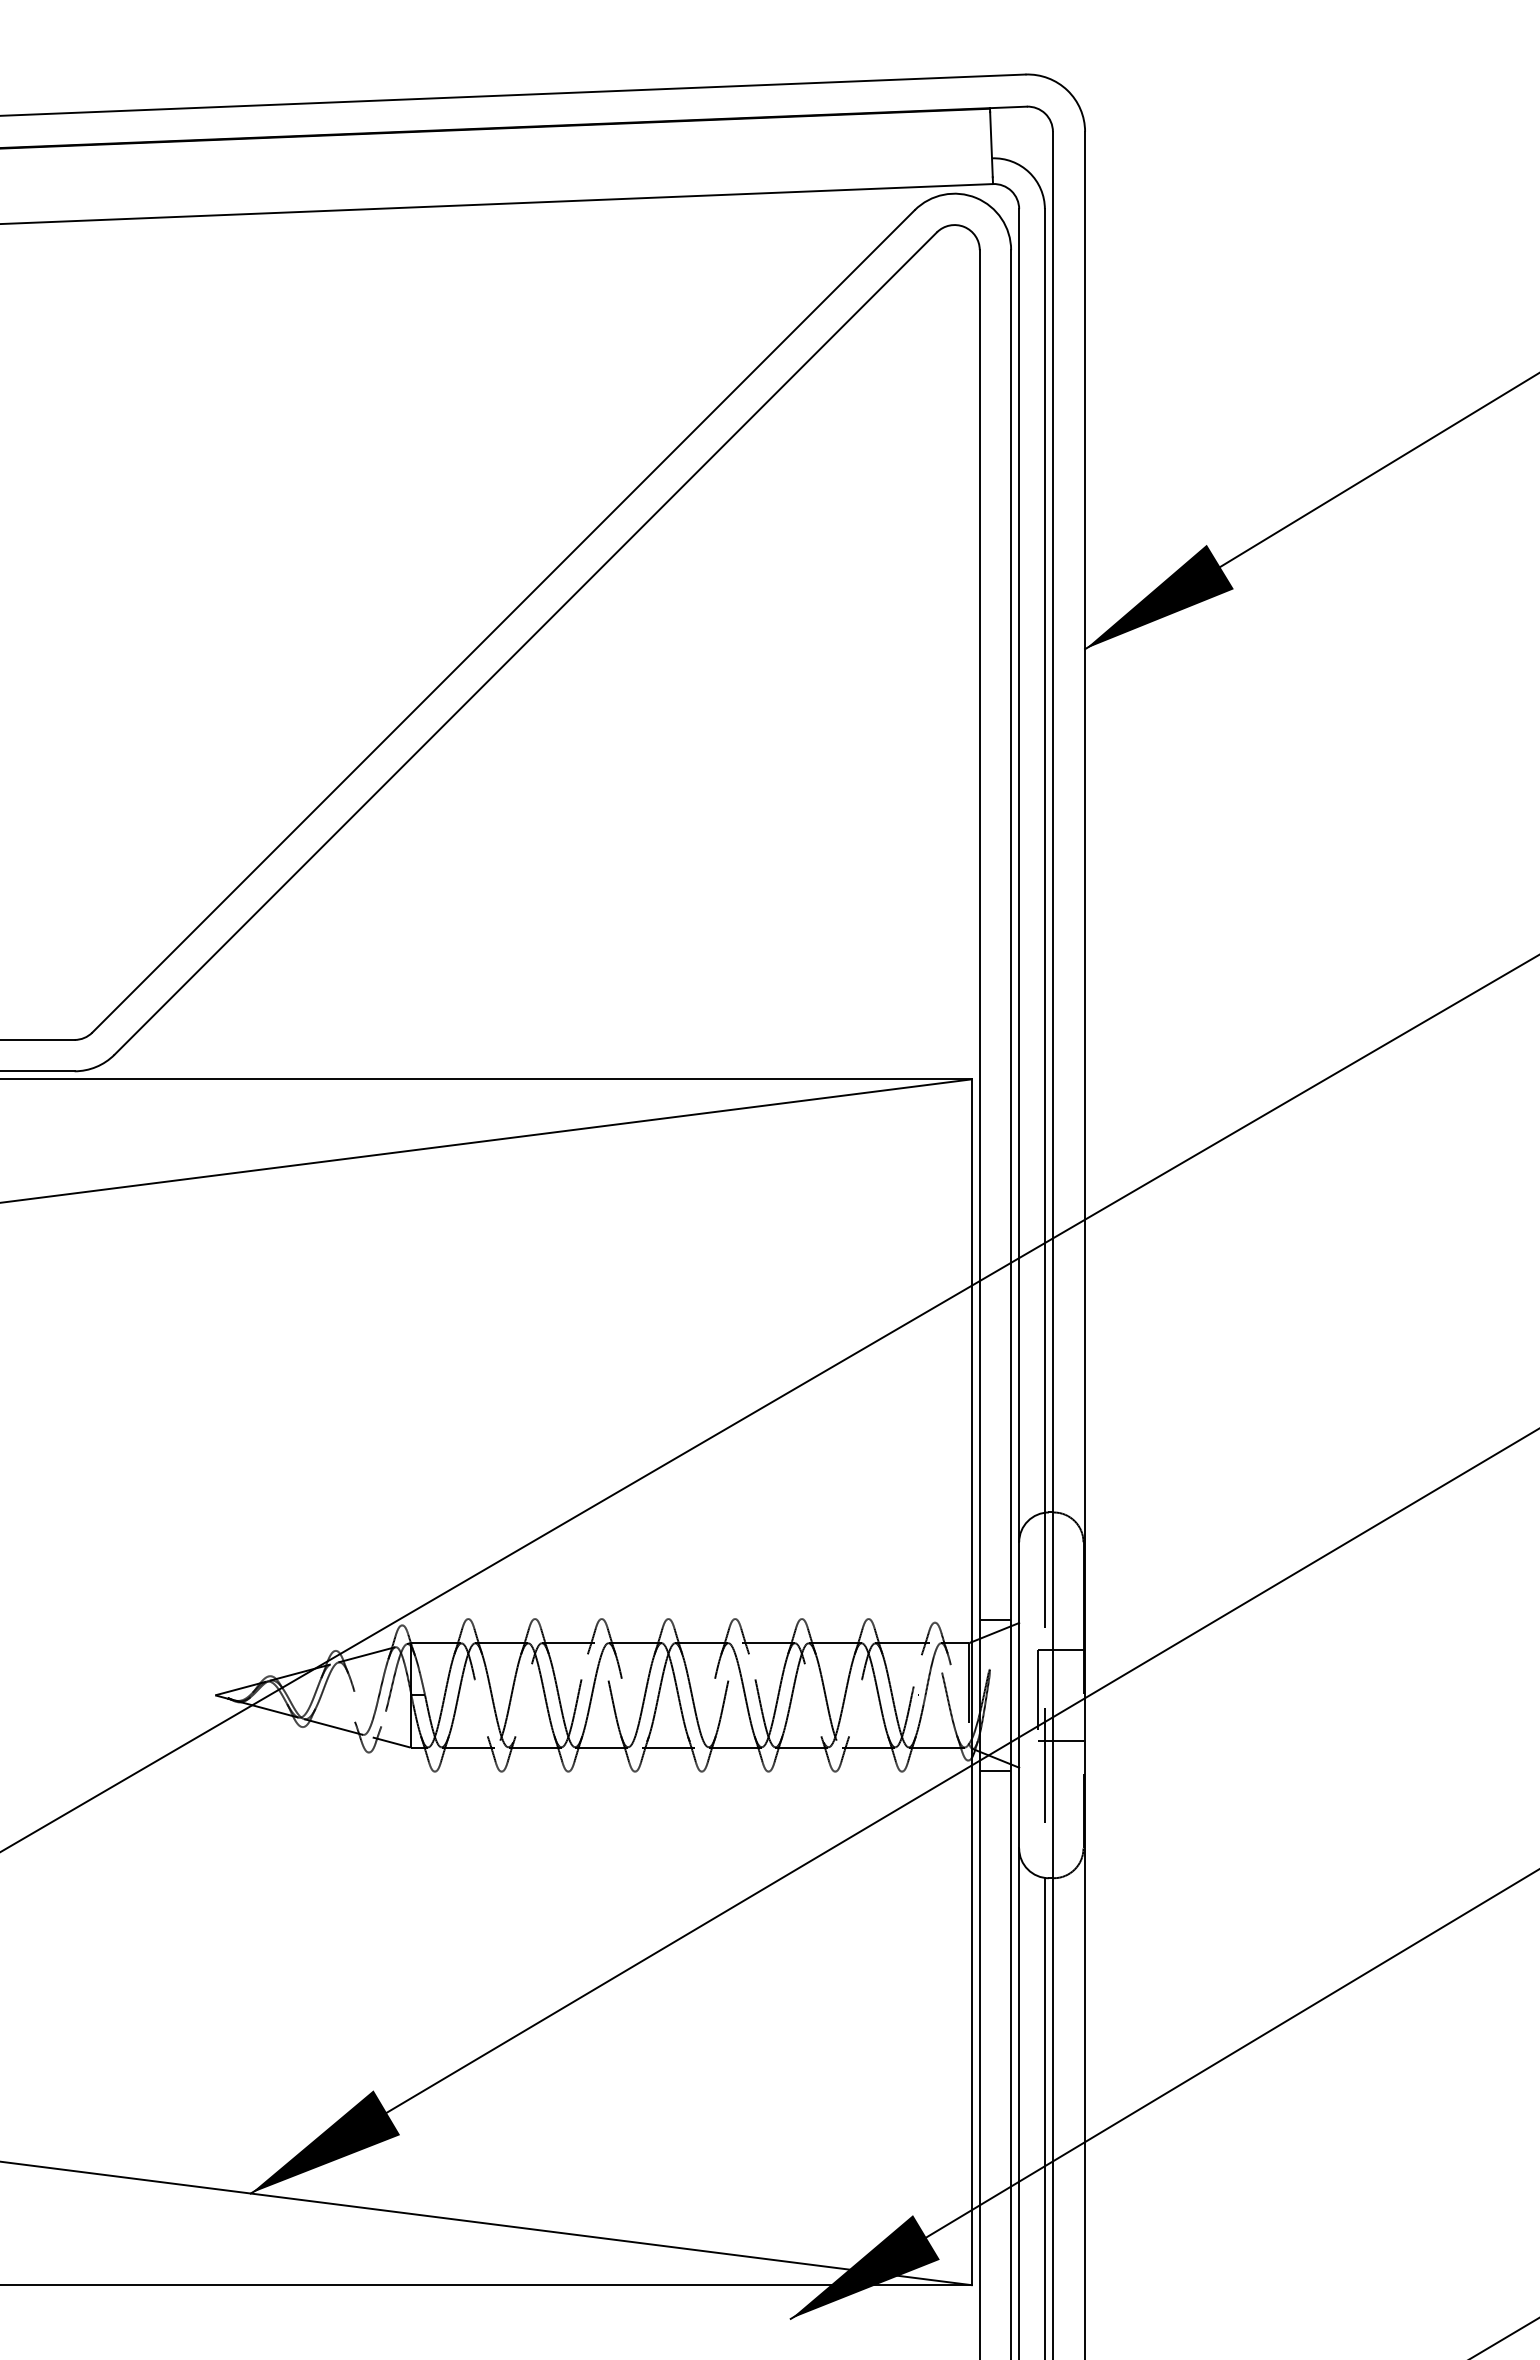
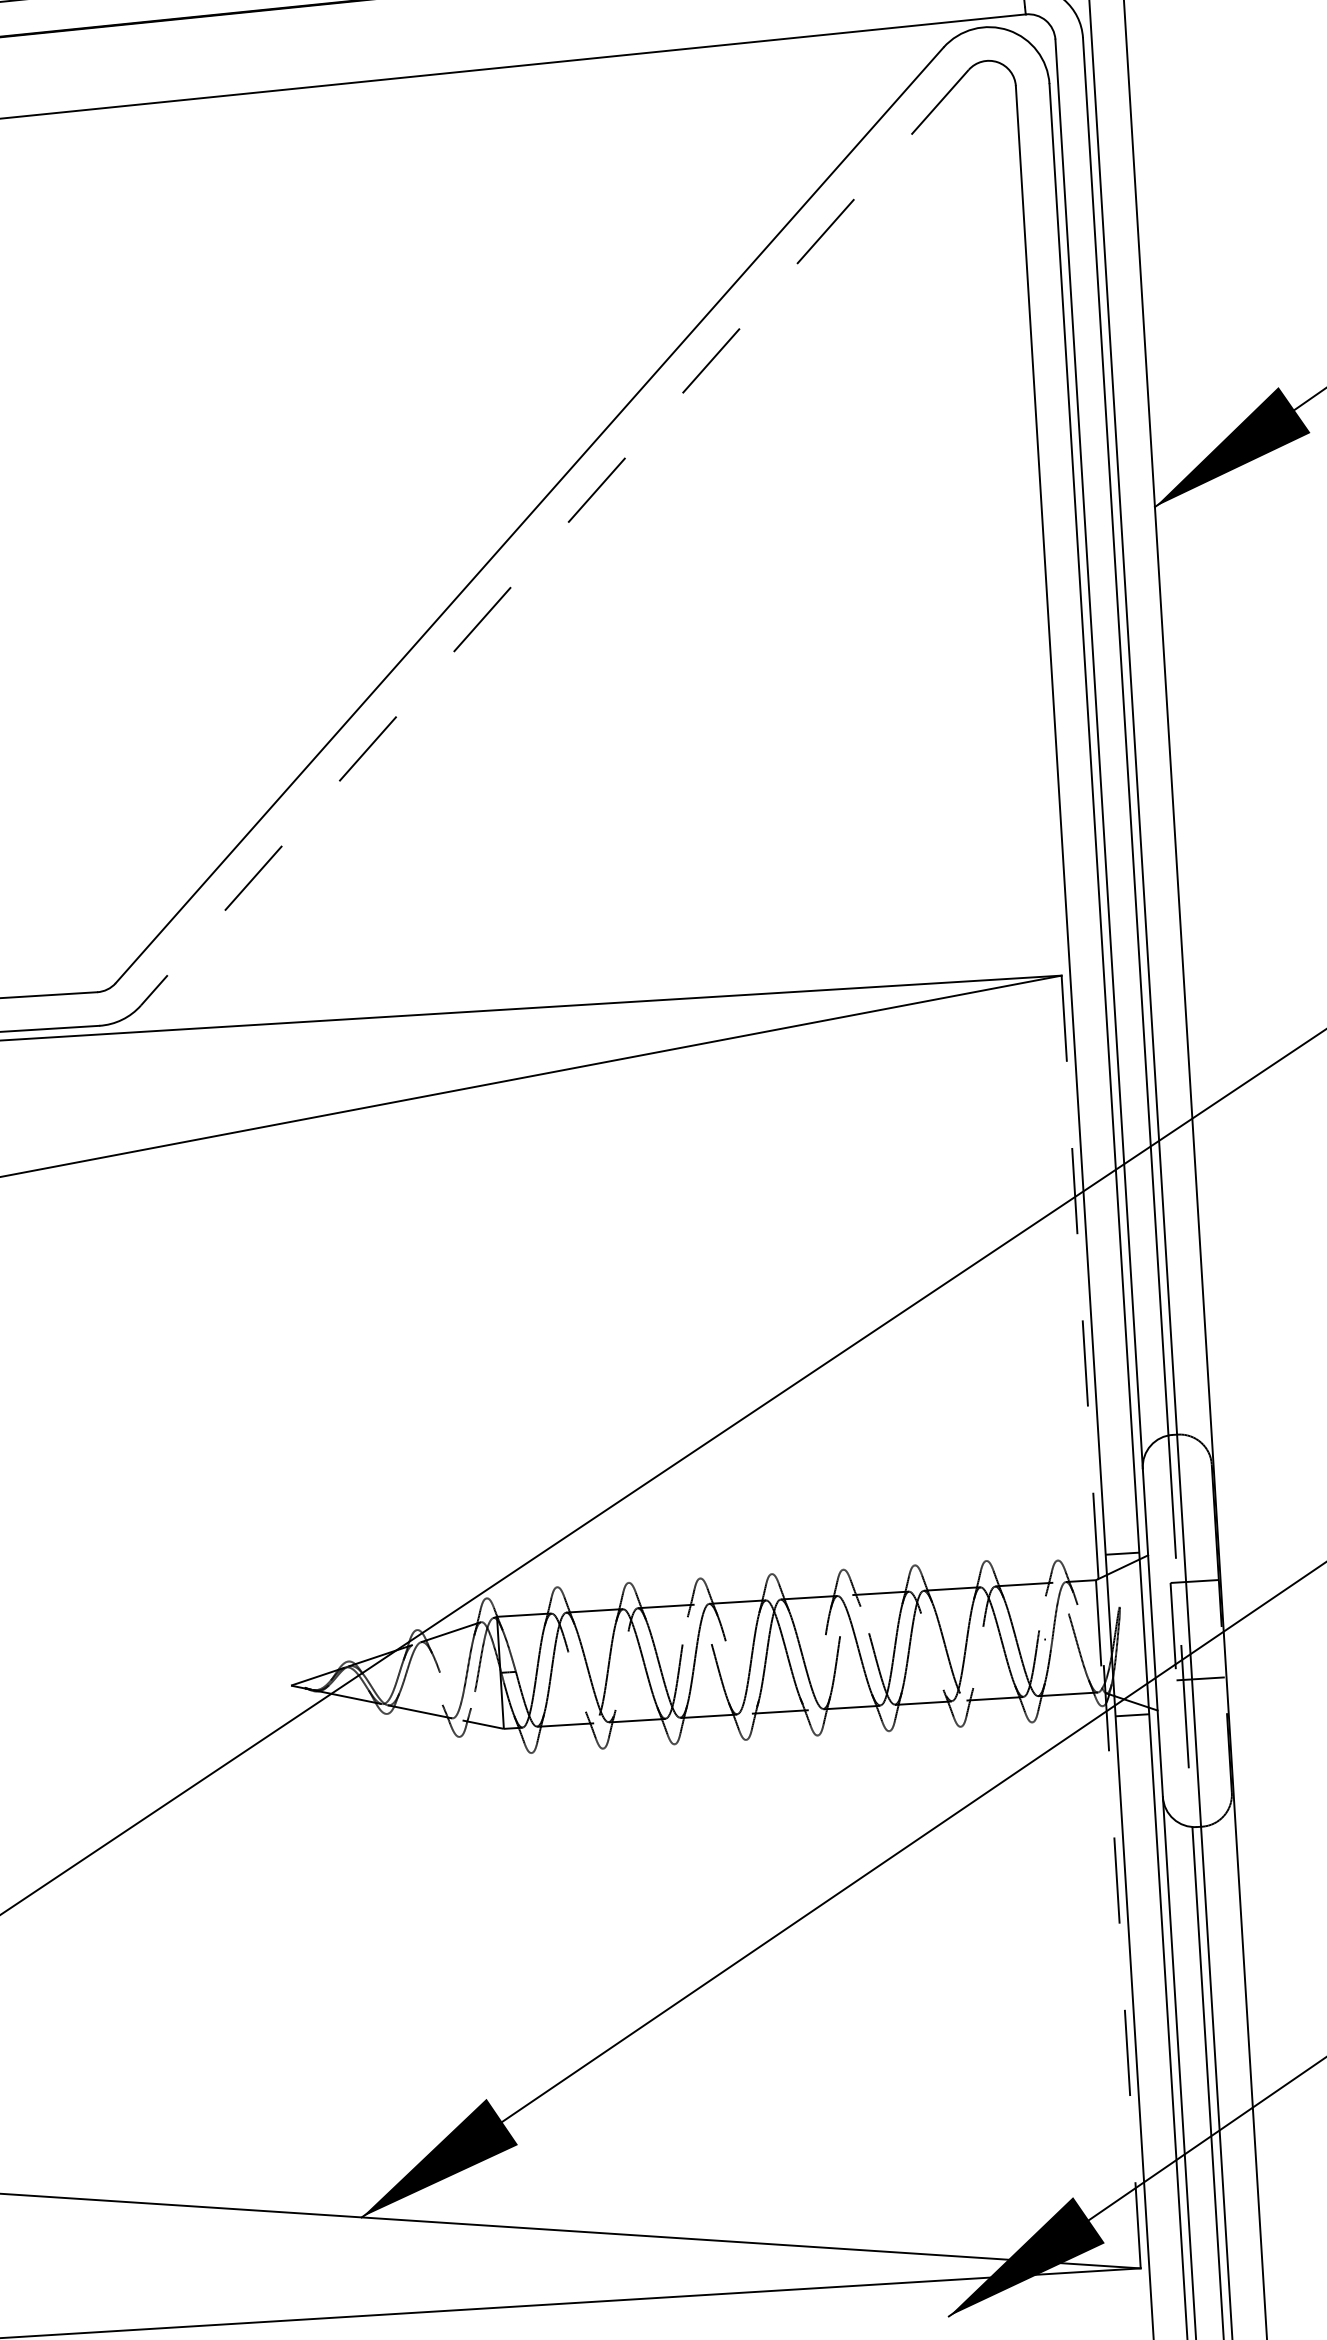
line: (525, 643) -> (554, 537), solid -> dashed
line: (971, 1682) -> (1100, 1622), solid -> dashed

